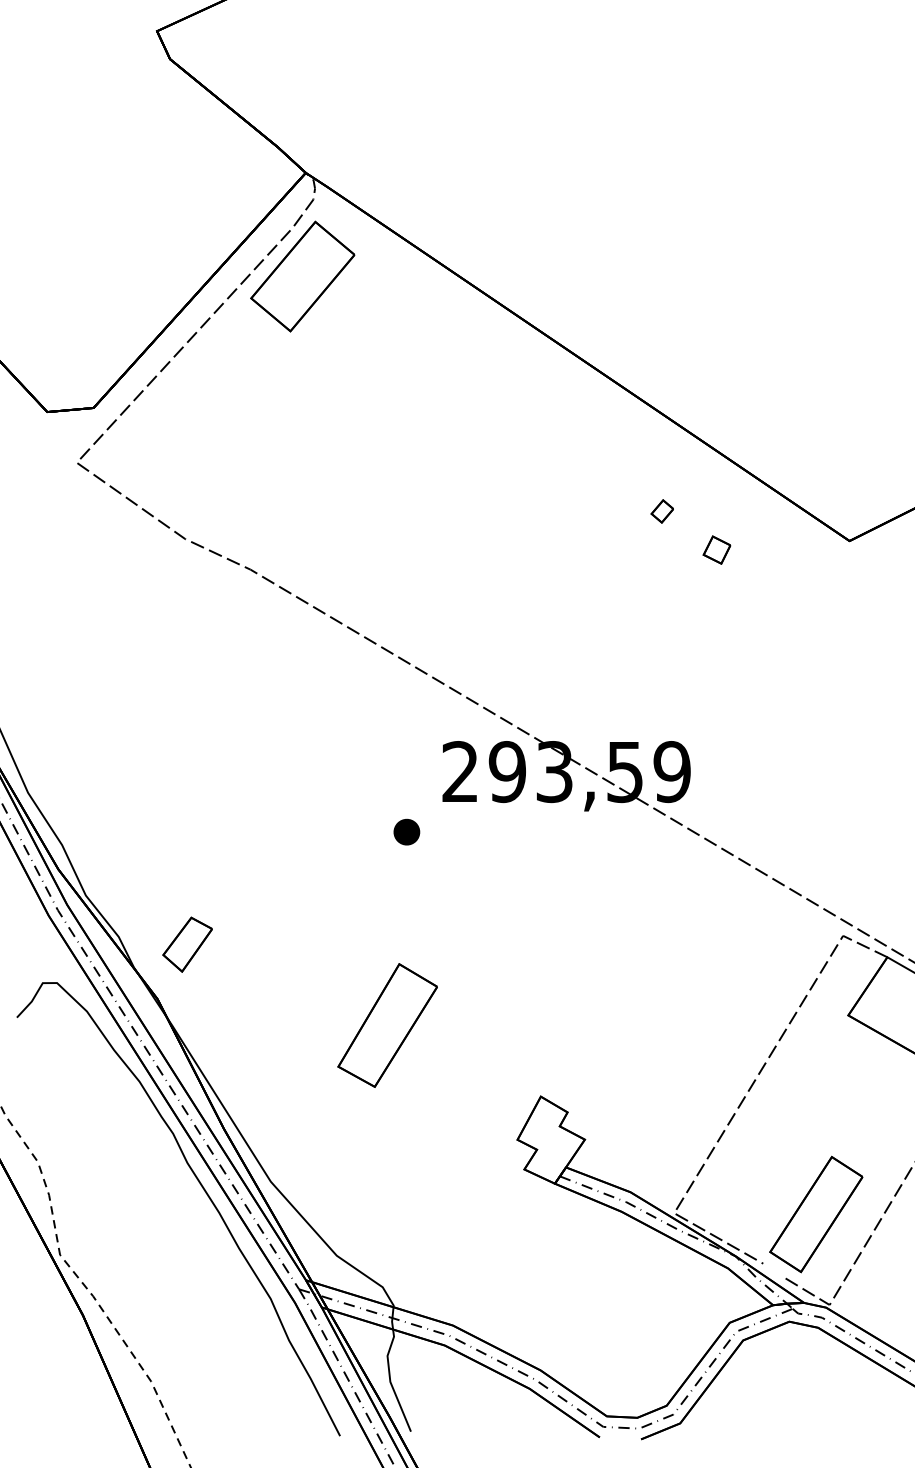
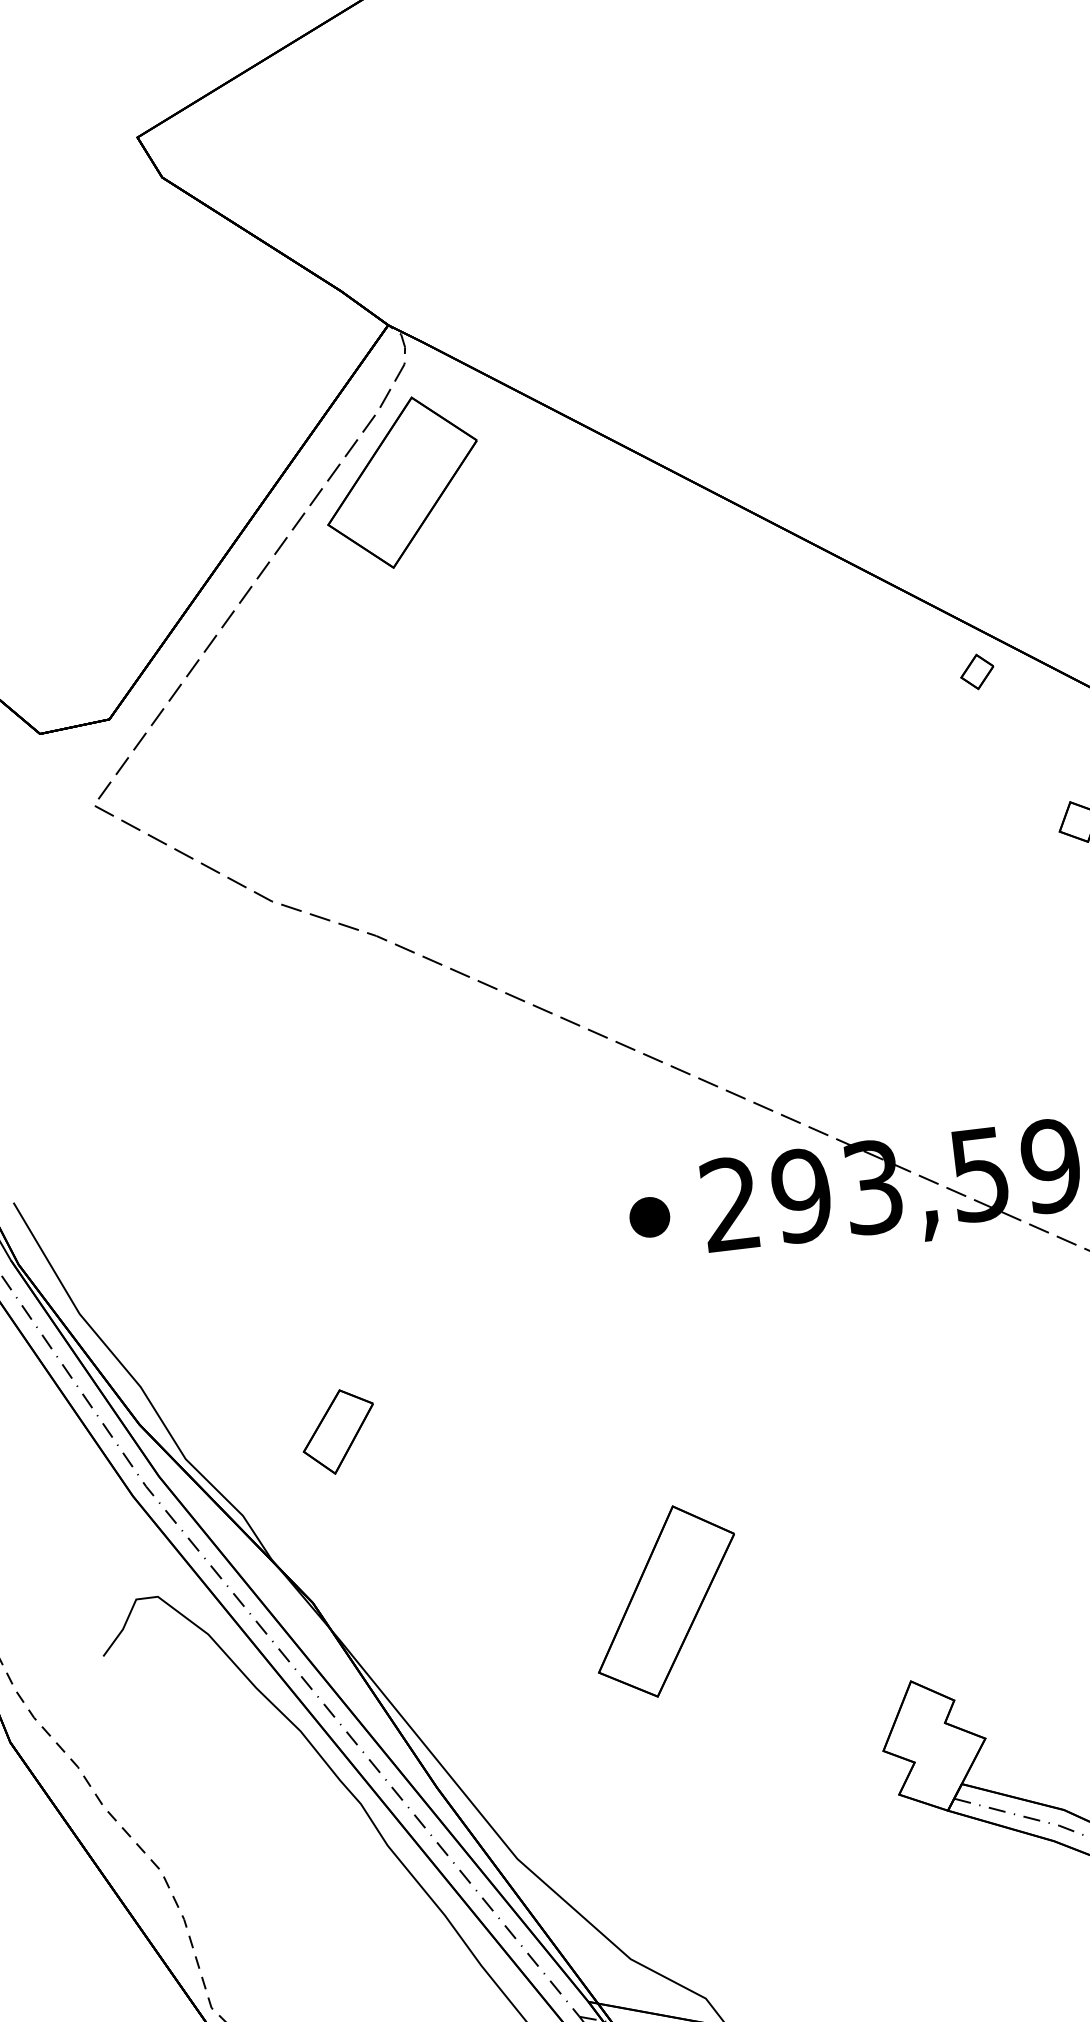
part: (661, 511) -> (975, 672), moved
part: (406, 831) -> (649, 1216), moved
part: (187, 944) -> (338, 1431), moved

